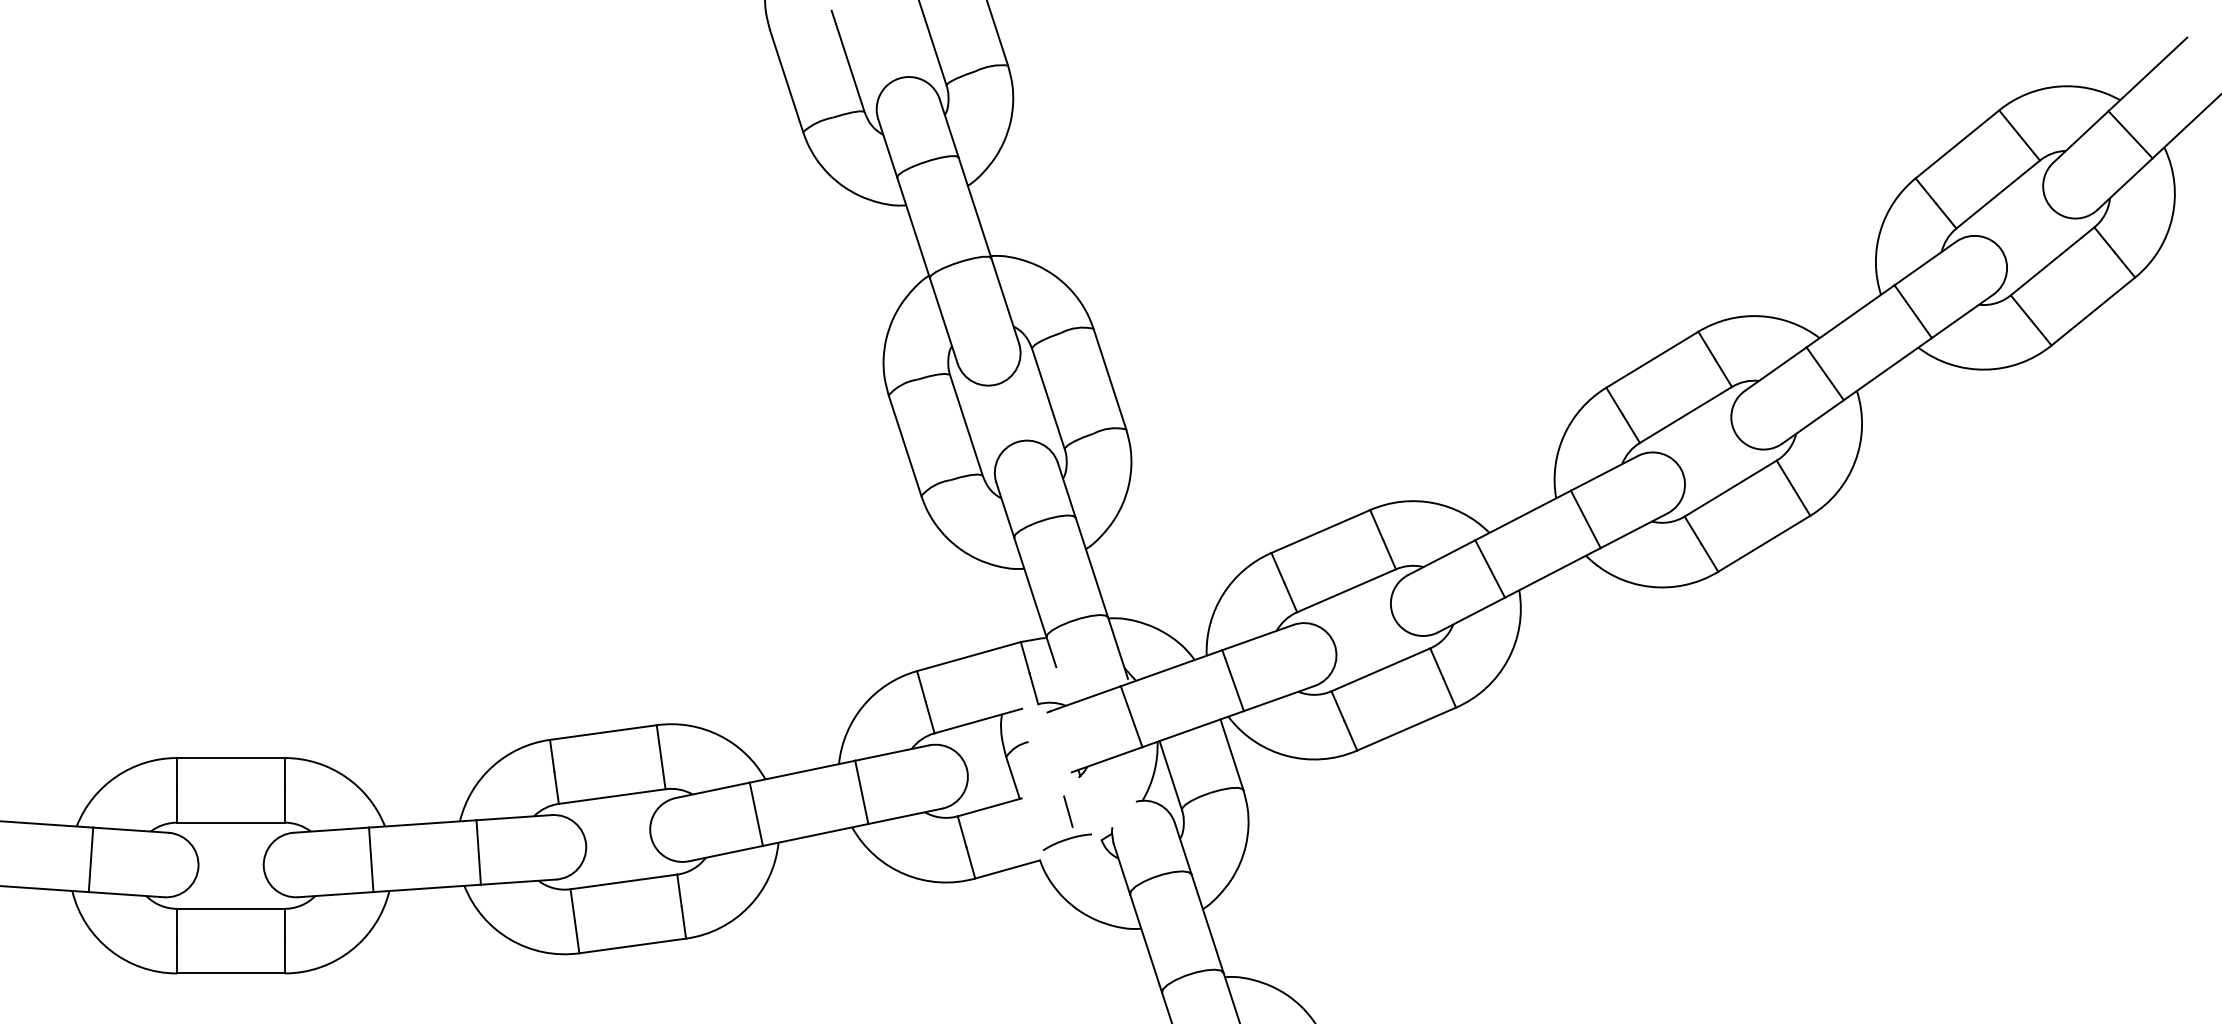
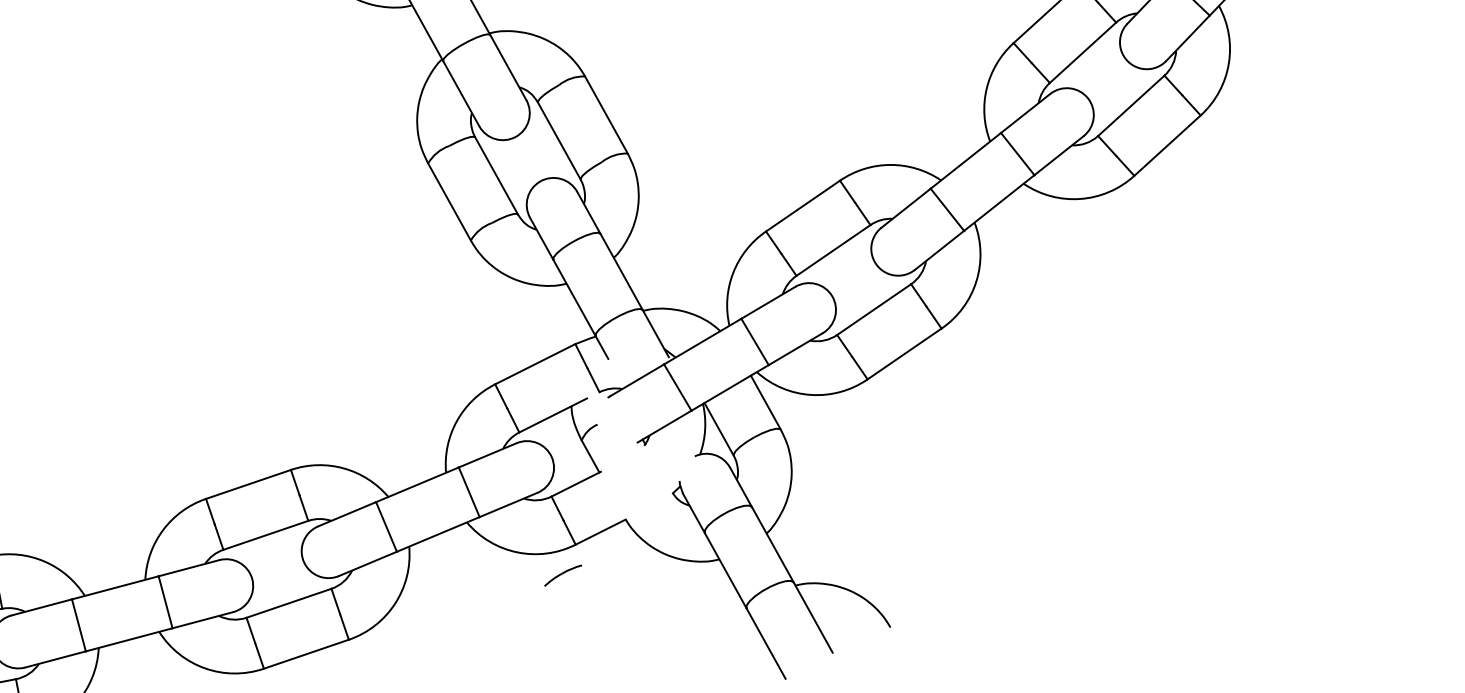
line: (1068, 811) -> (641, 475), removed
part: (1066, 842) -> (562, 576), moved

